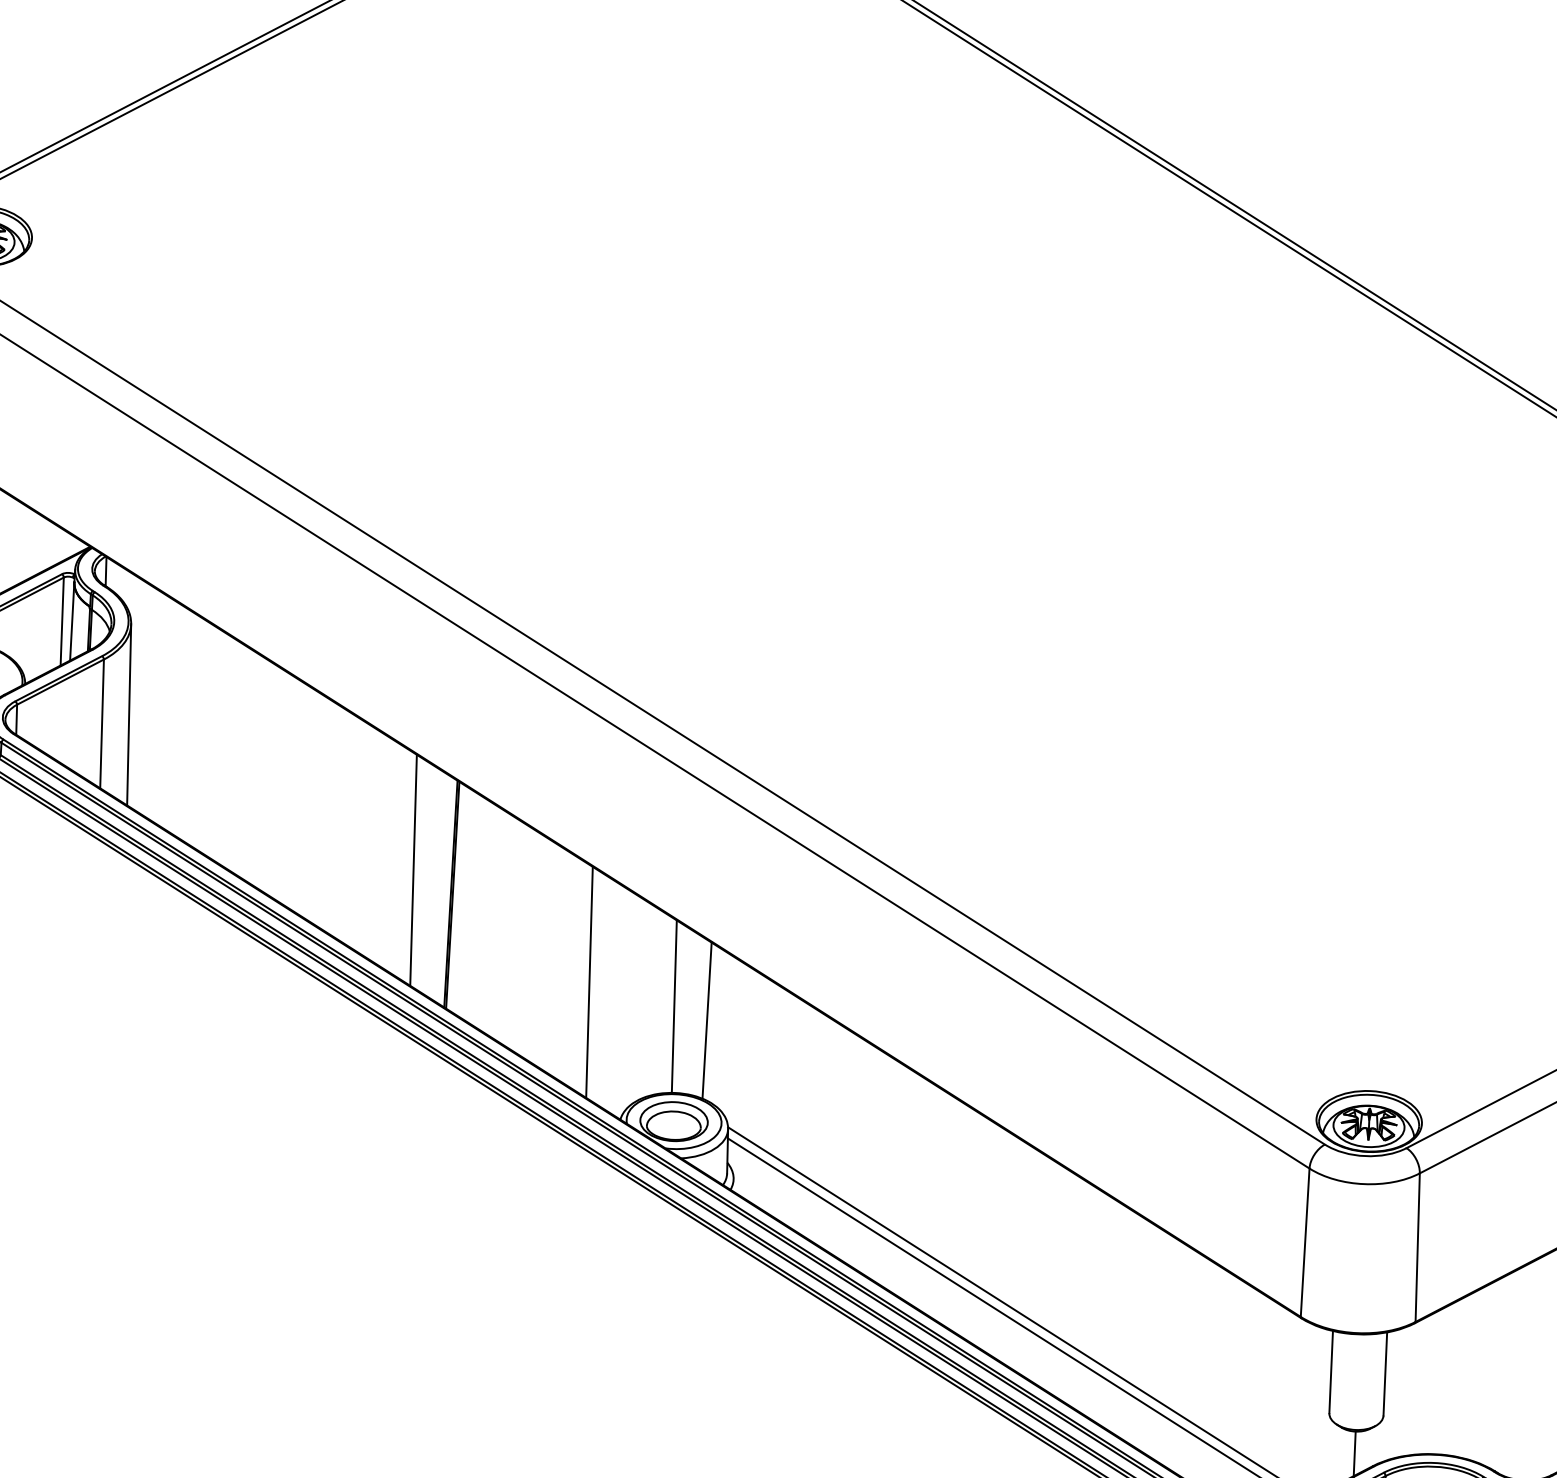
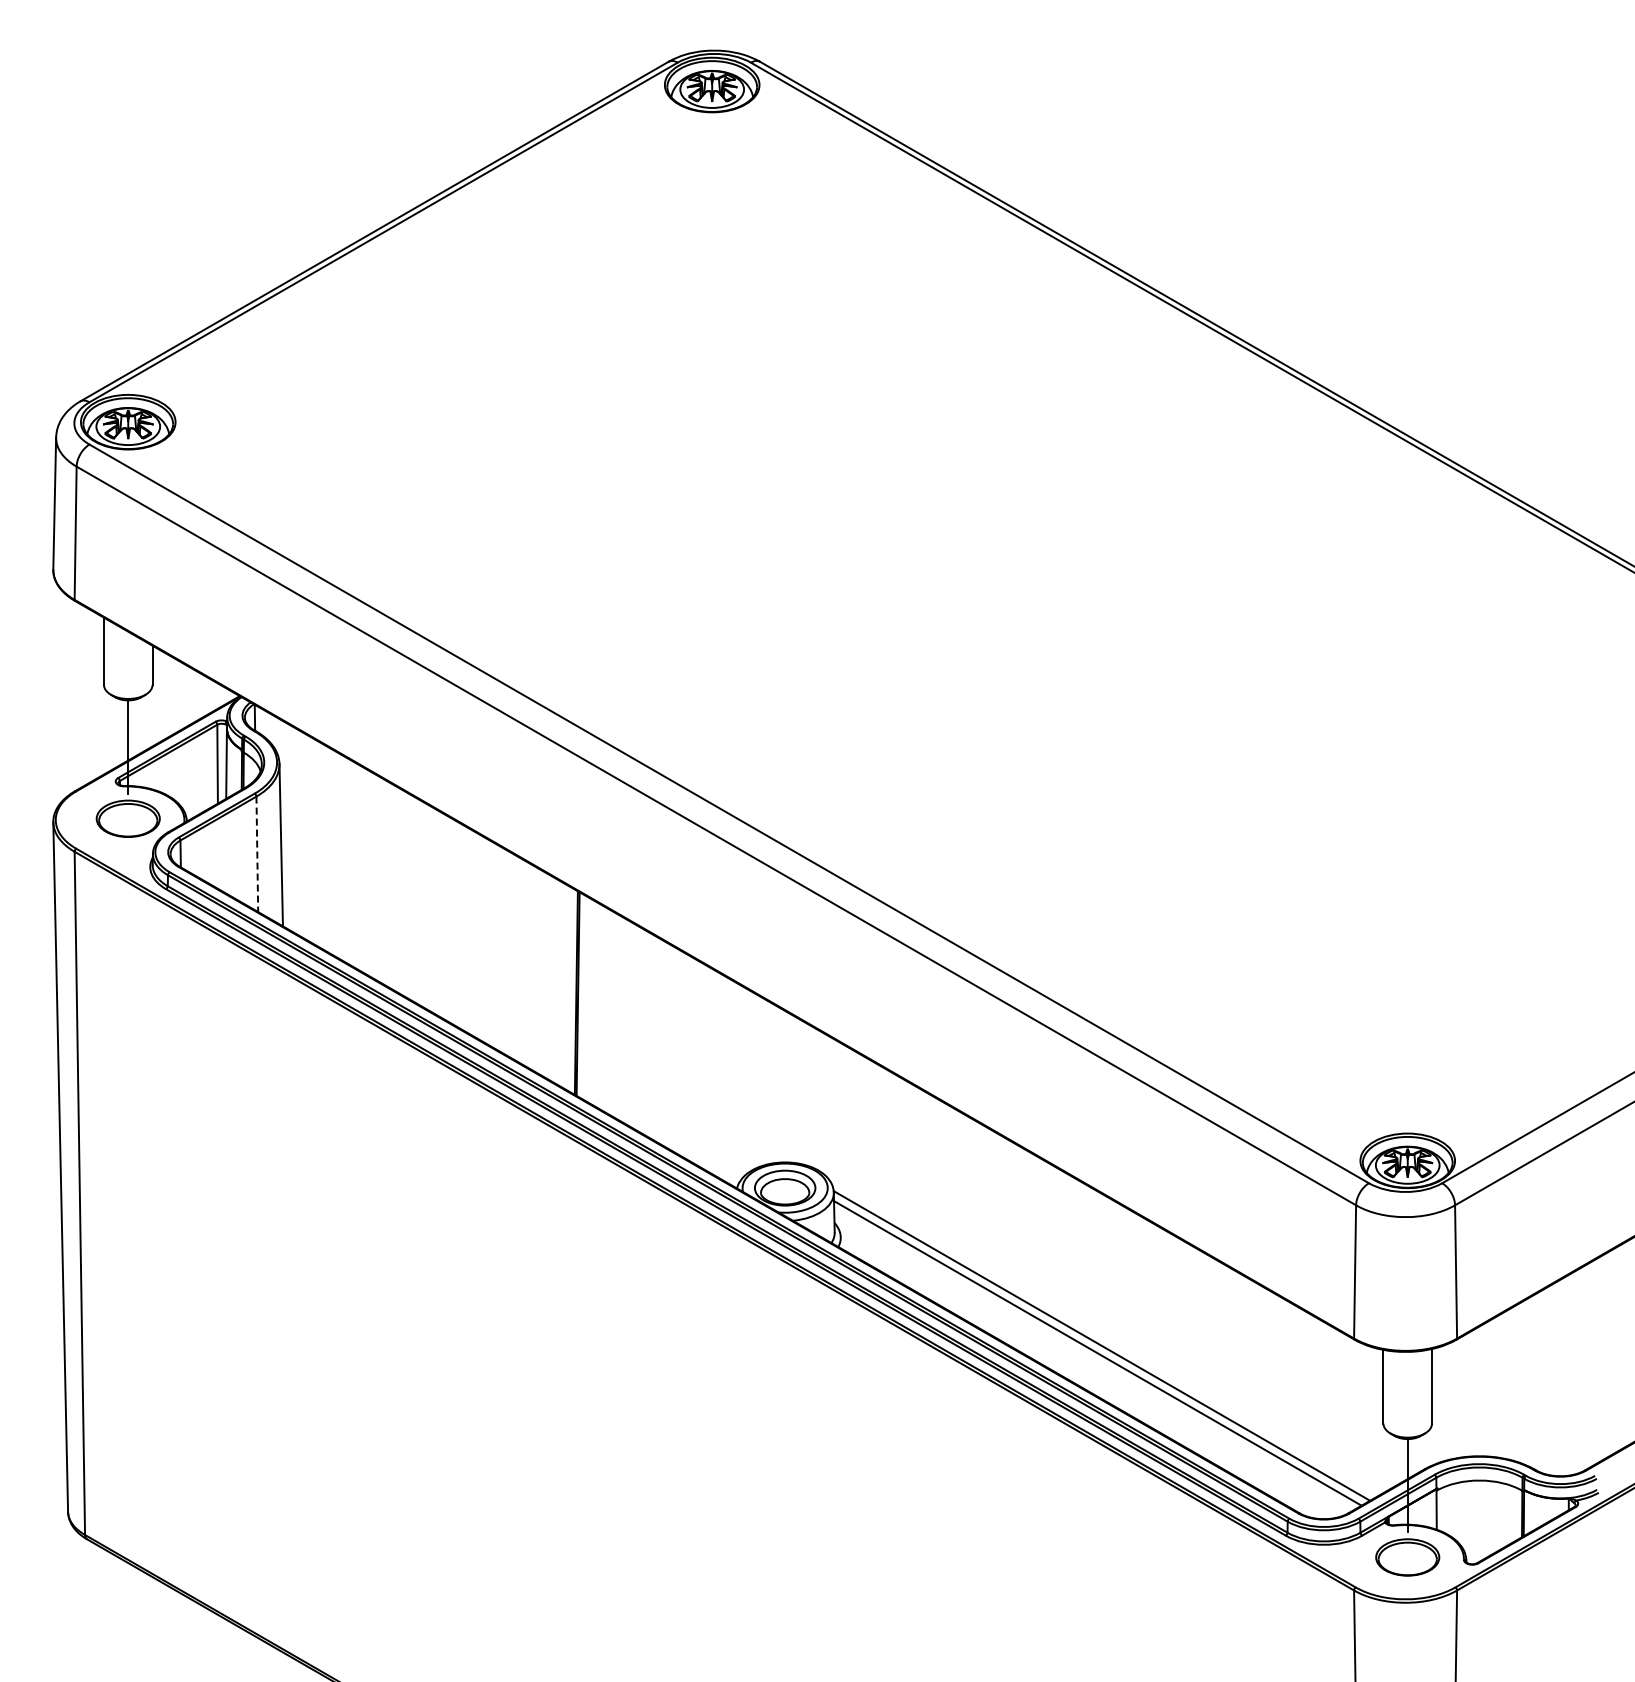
line: (102, 724) -> (257, 854), solid -> dashed
line: (413, 869) -> (541, 972), removed
line: (588, 982) -> (703, 1066), removed
line: (673, 1005) -> (780, 1084), removed
line: (706, 1020) -> (810, 1096), removed

